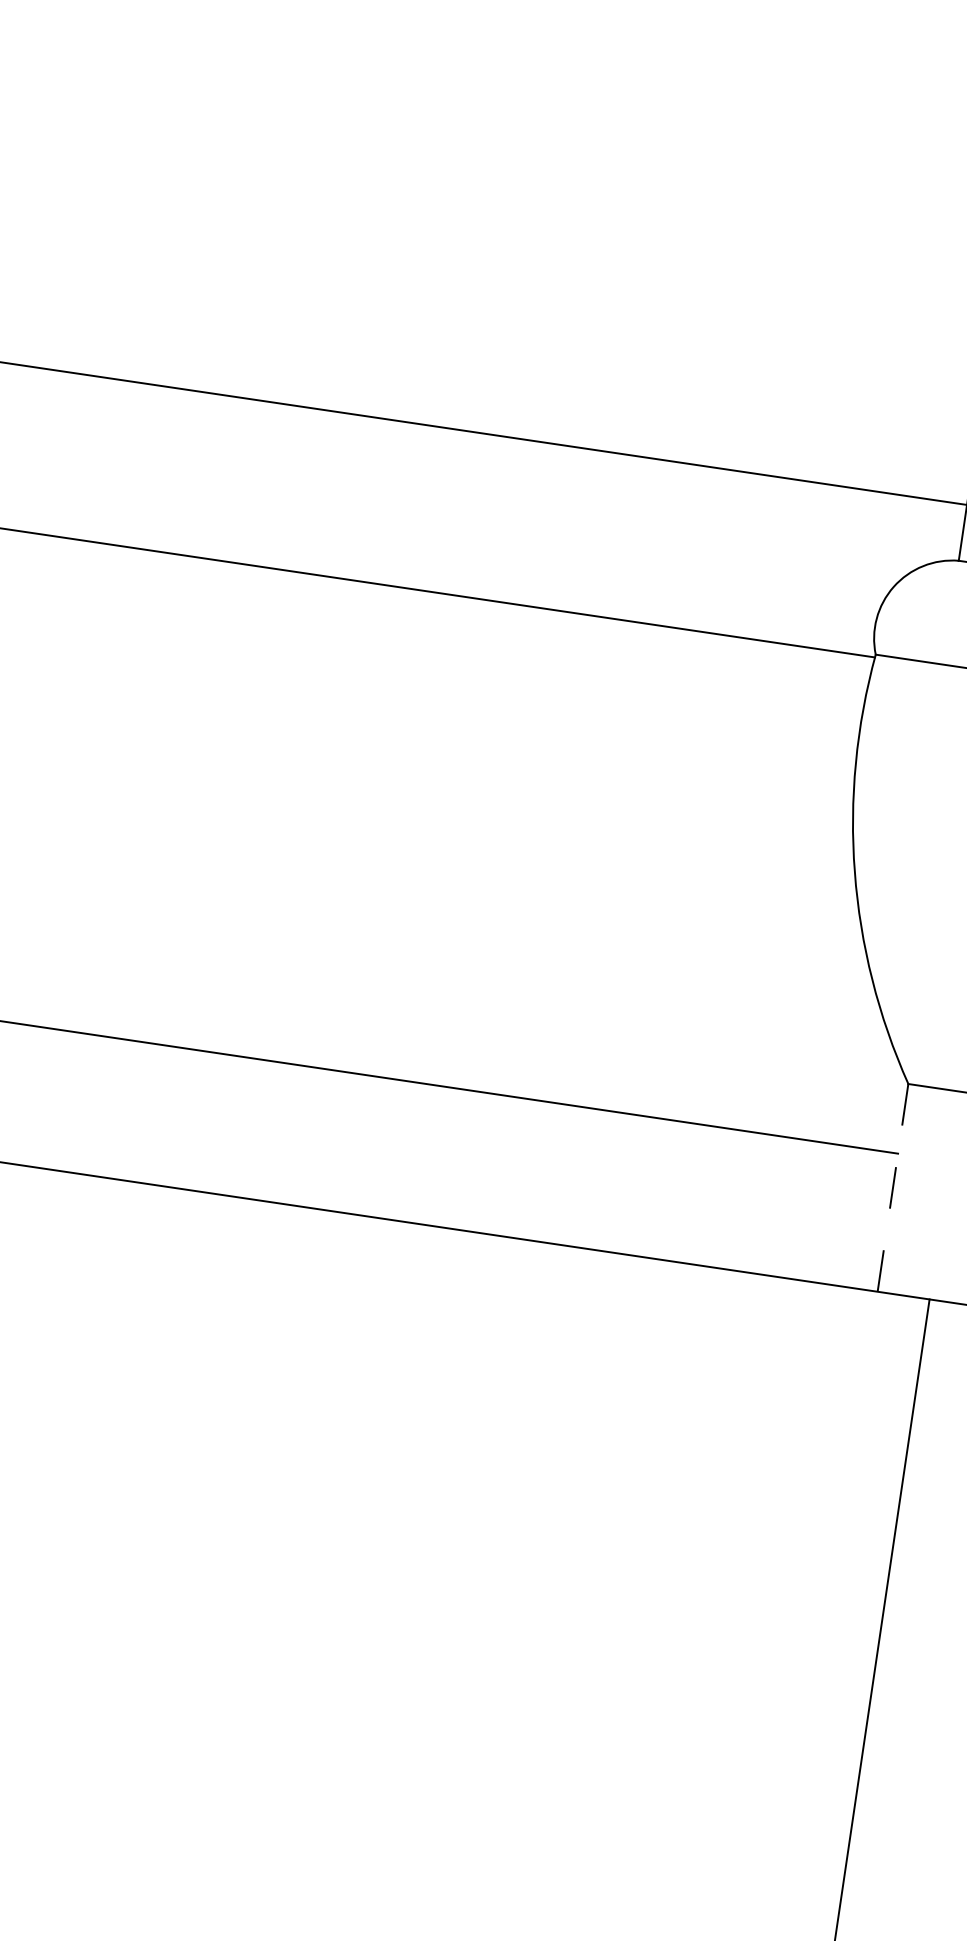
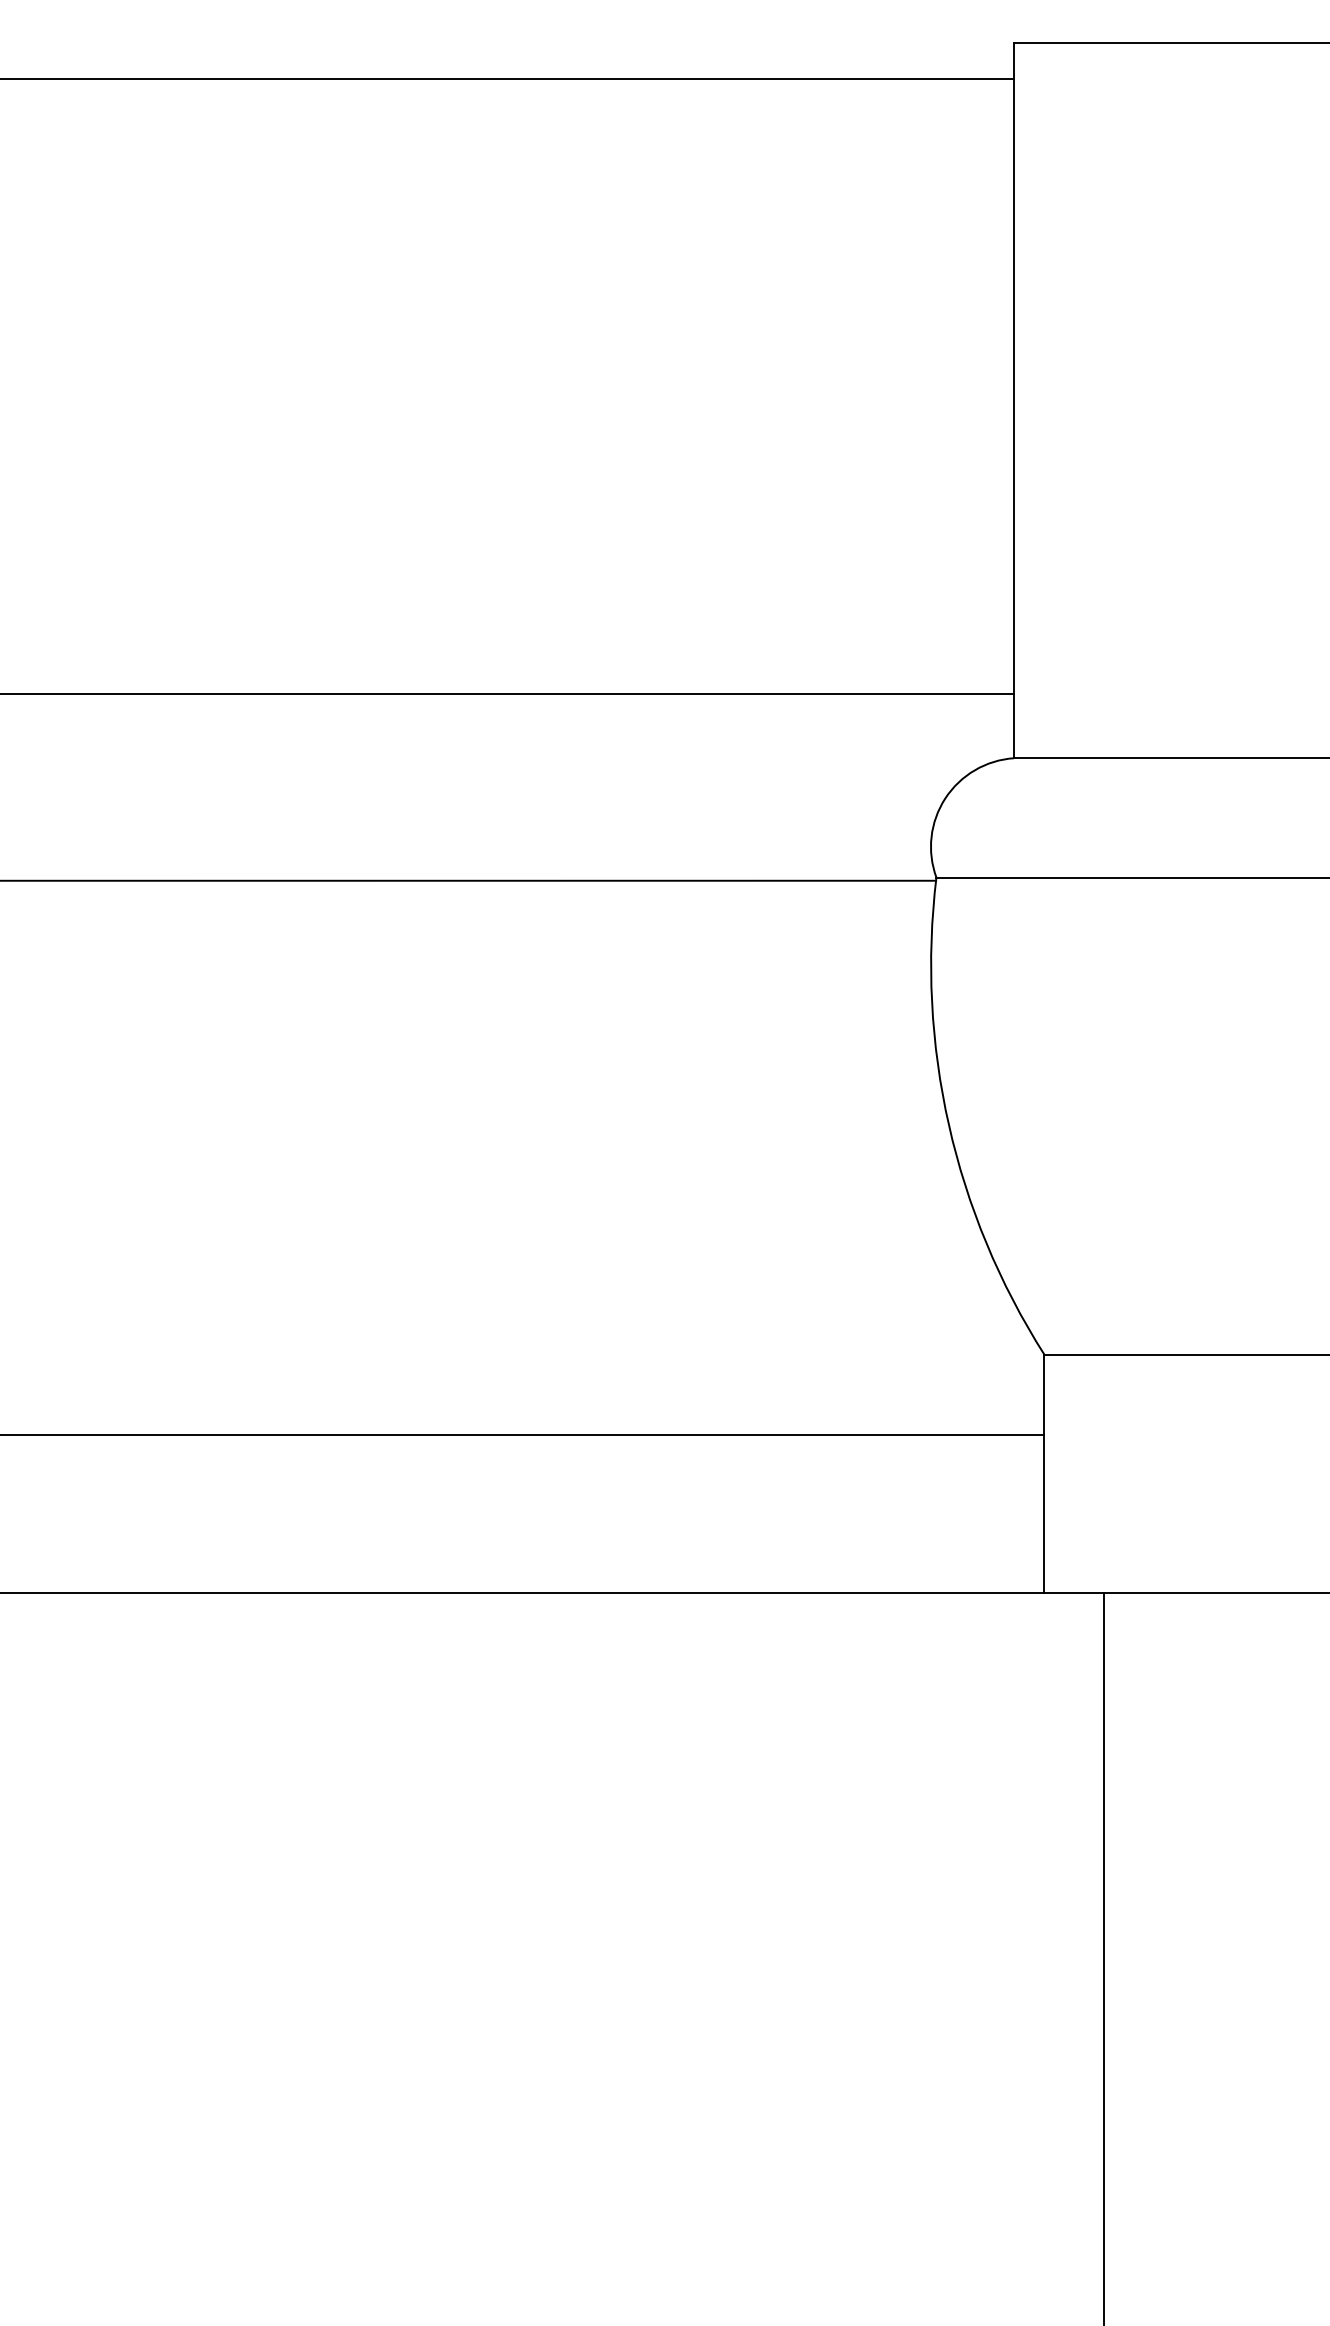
line: (893, 1188) -> (1044, 1474), dashed -> solid

